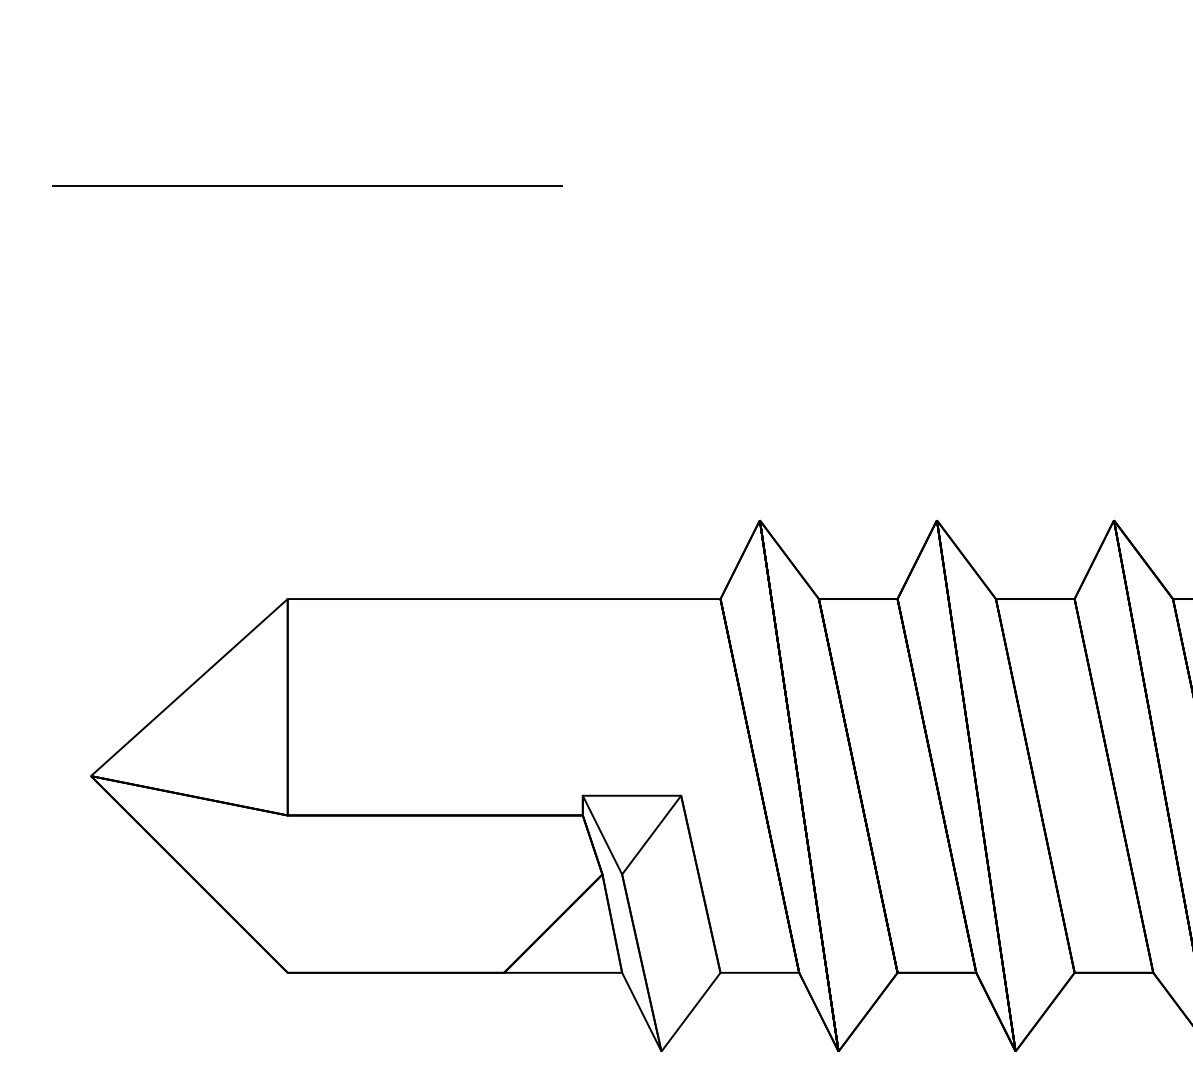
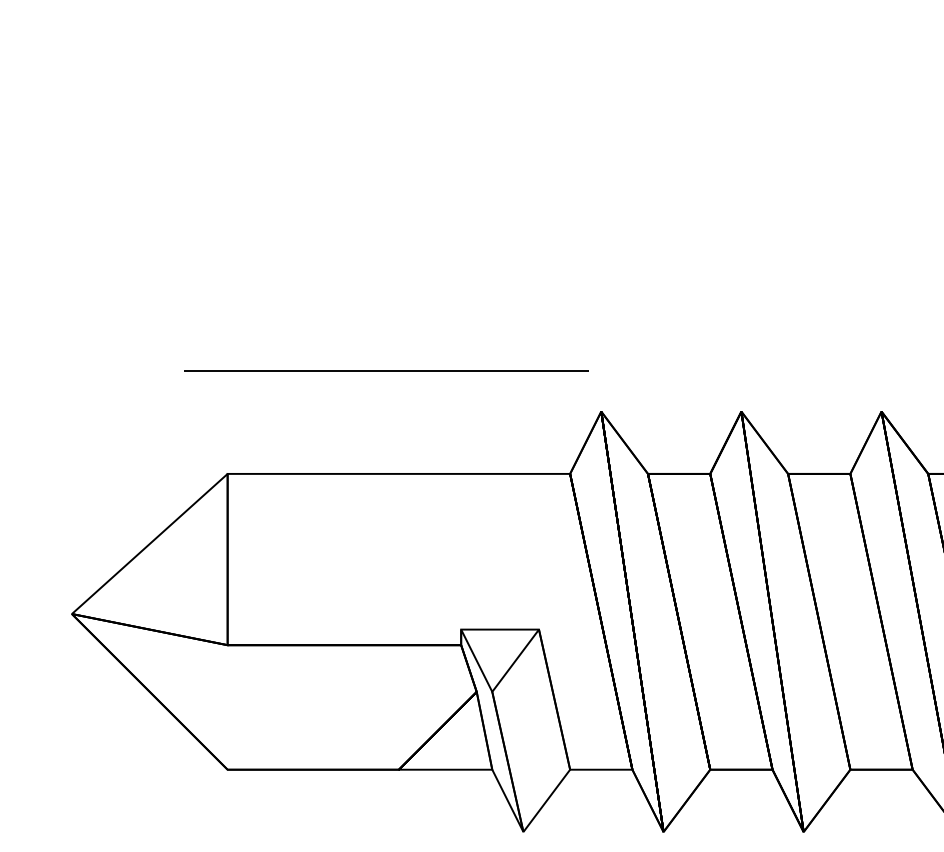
line: (307, 185) -> (386, 370), moved

